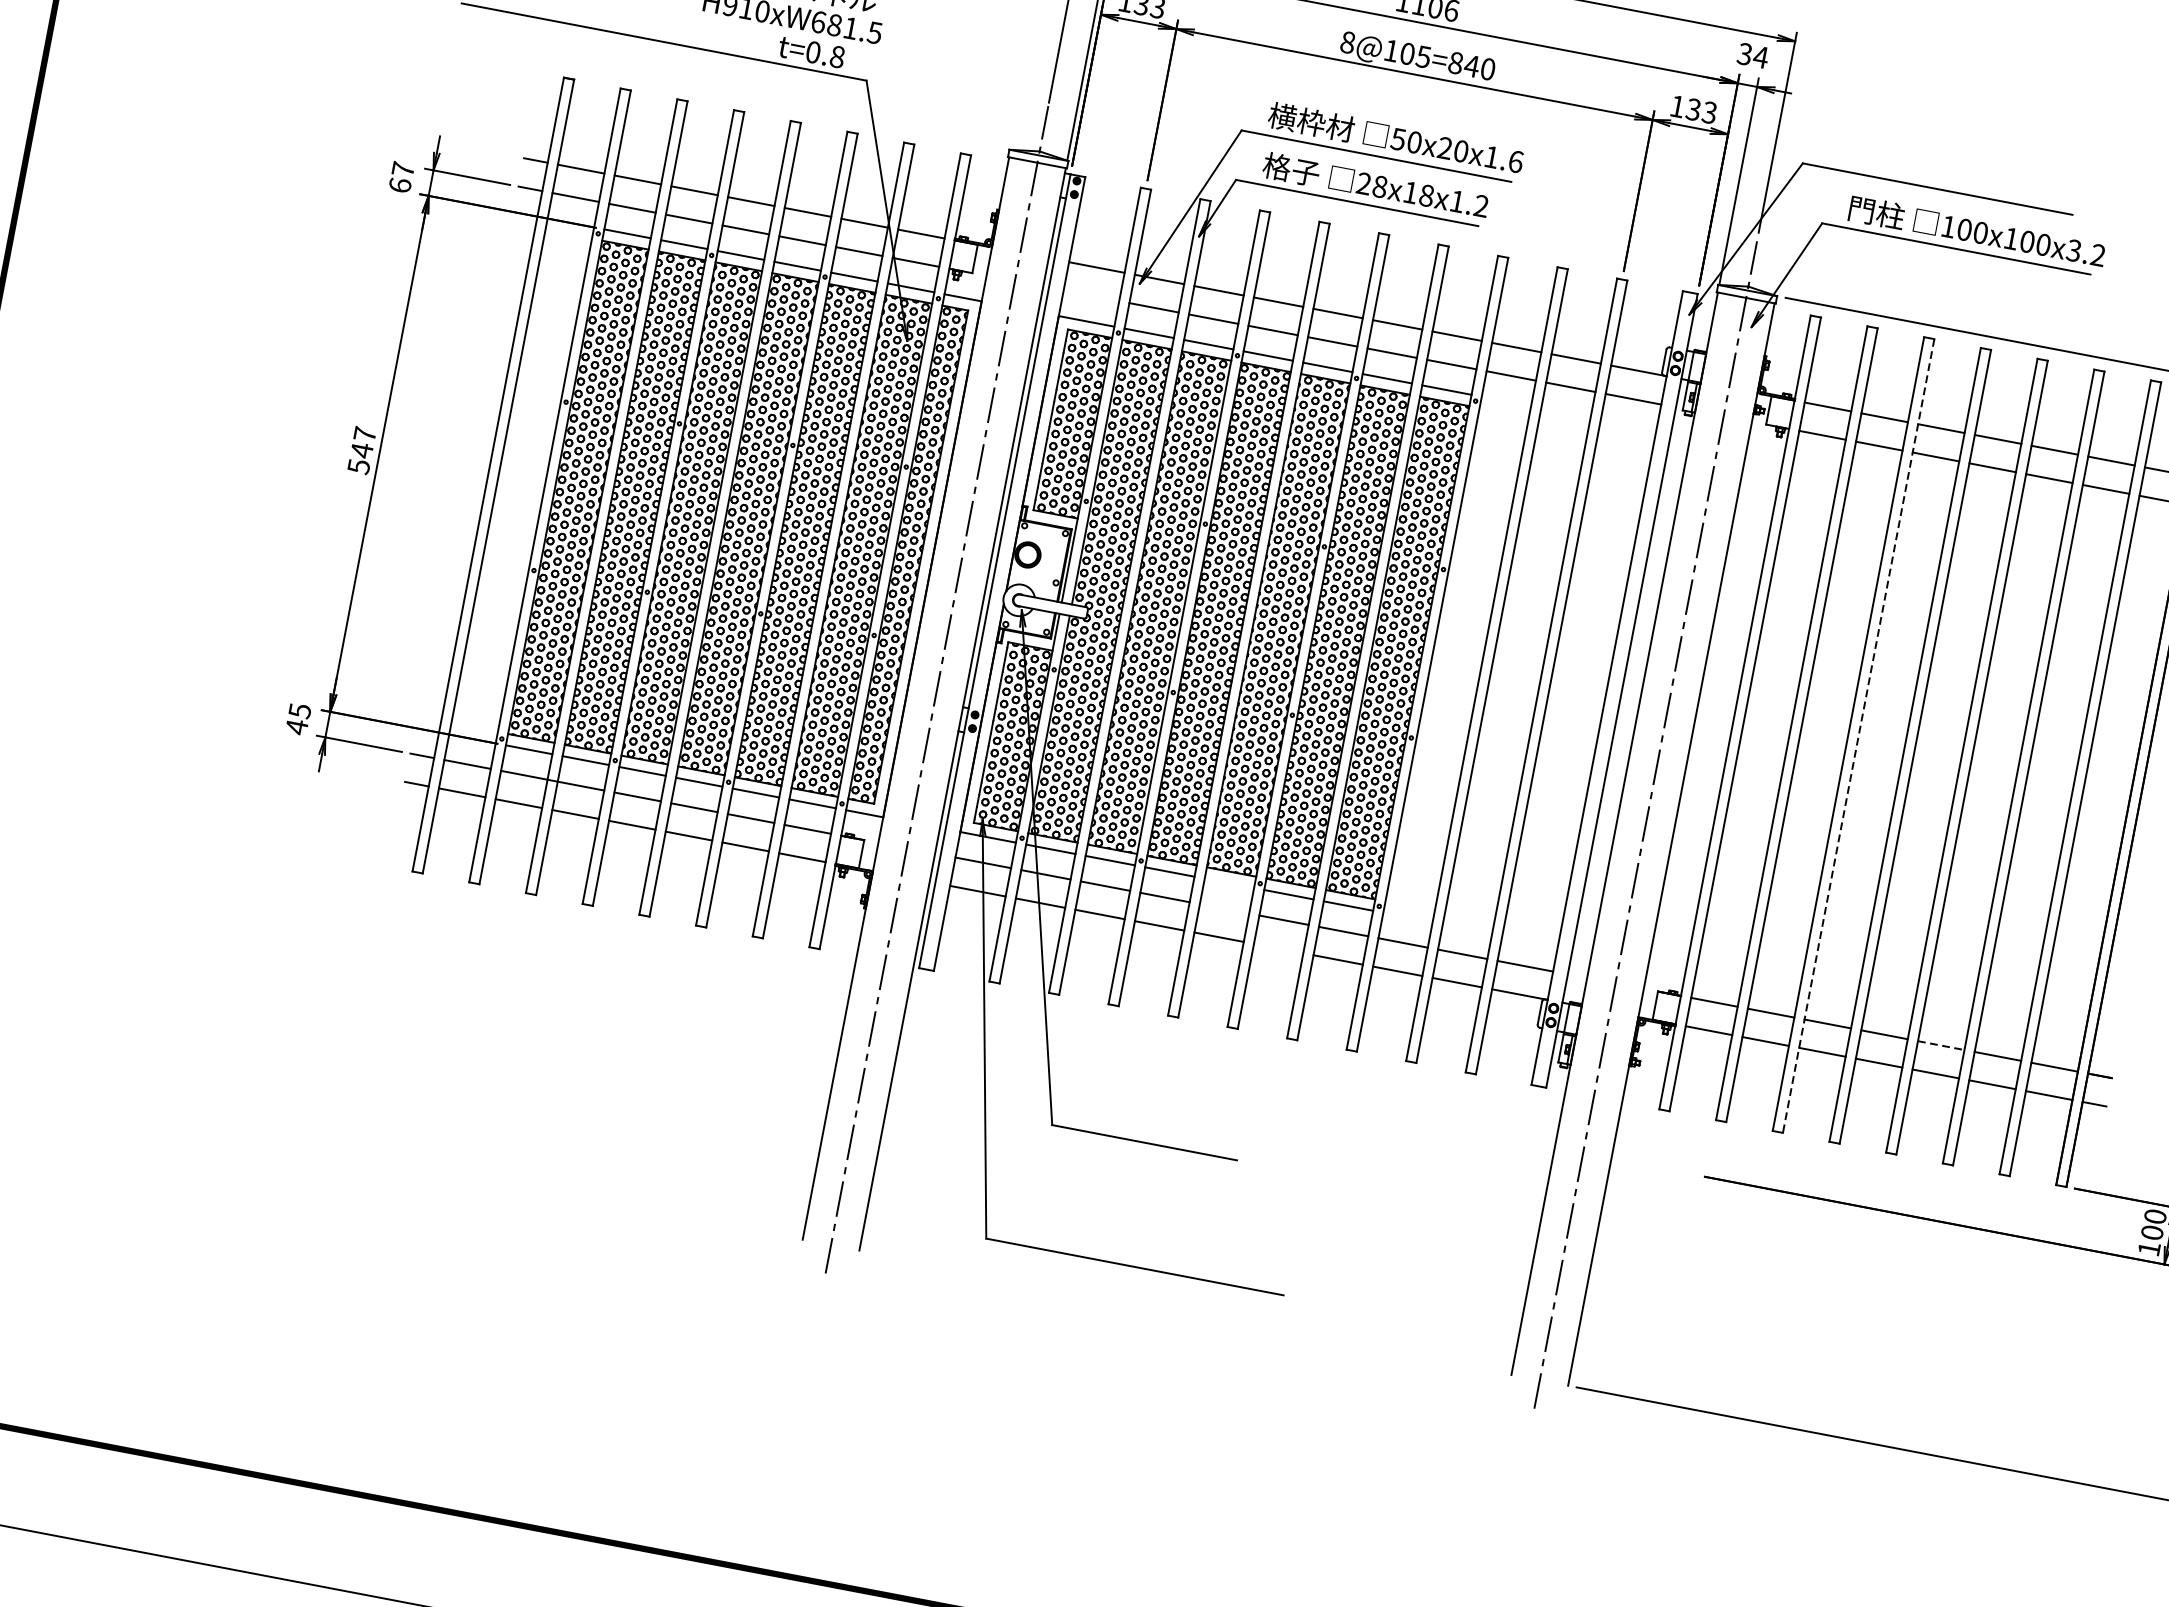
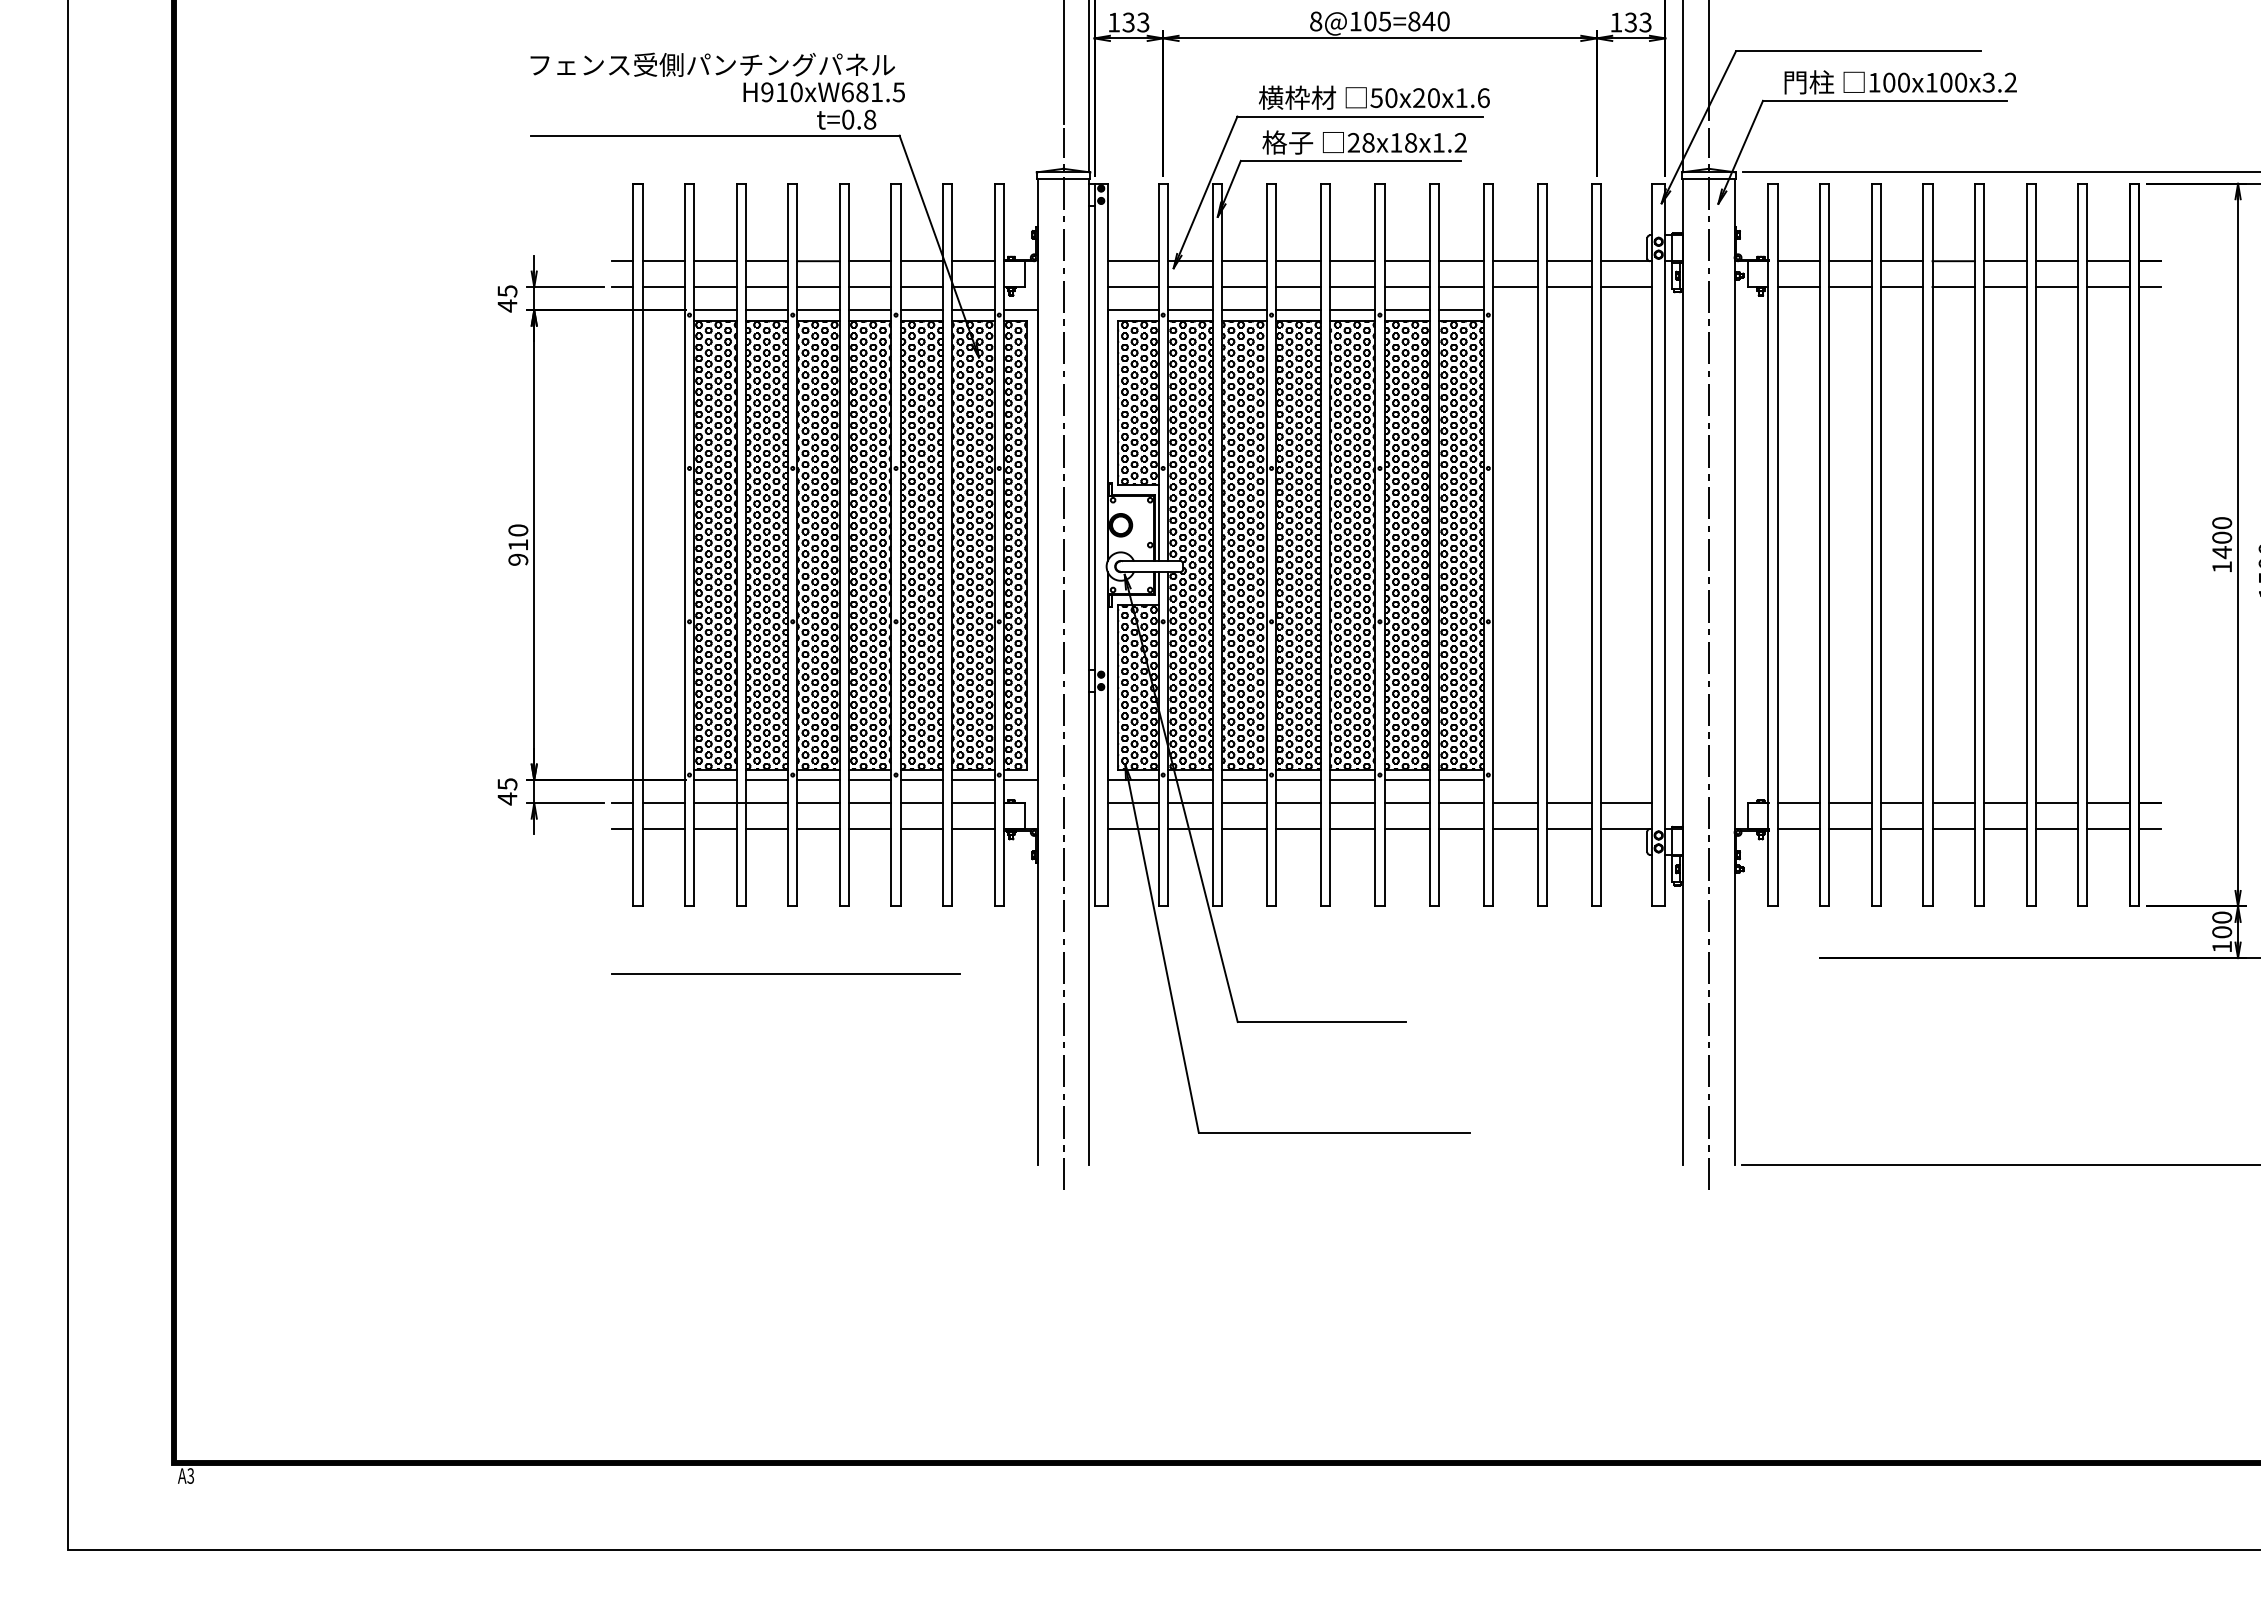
text: (401, 177) -> (507, 298), 67 -> 45
line: (1090, 296) -> (1132, 287), added
text: (362, 450) -> (518, 545), 547 -> 910
line: (1858, 736) -> (1880, 545), dashed -> solid
line: (1229, 882) -> (1352, 779), added
line: (1224, 909) -> (1352, 803), added
line: (1277, 948) -> (1406, 829), added
line: (565, 977) -> (785, 973), added
line: (1941, 1045) -> (2005, 803), dashed -> solid

